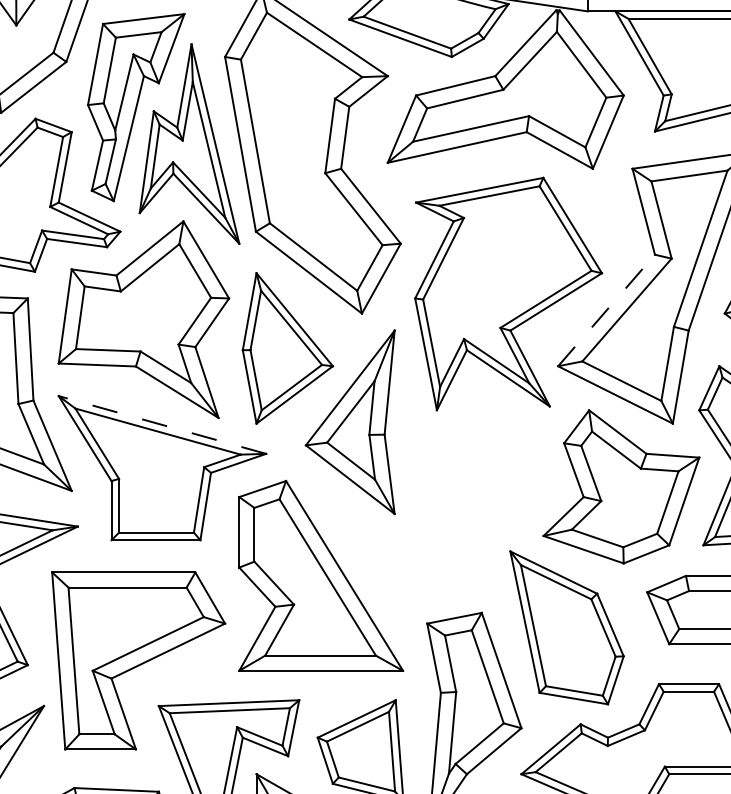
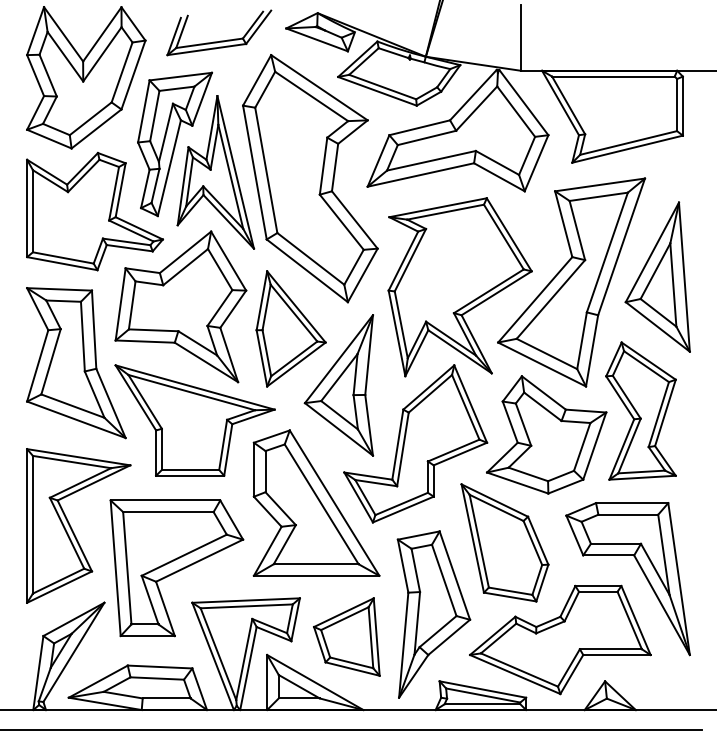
line: (606, 310) -> (535, 299), dashed -> solid
line: (161, 424) -> (194, 387), dashed -> solid
part: (450, 498) -> (415, 443), added

